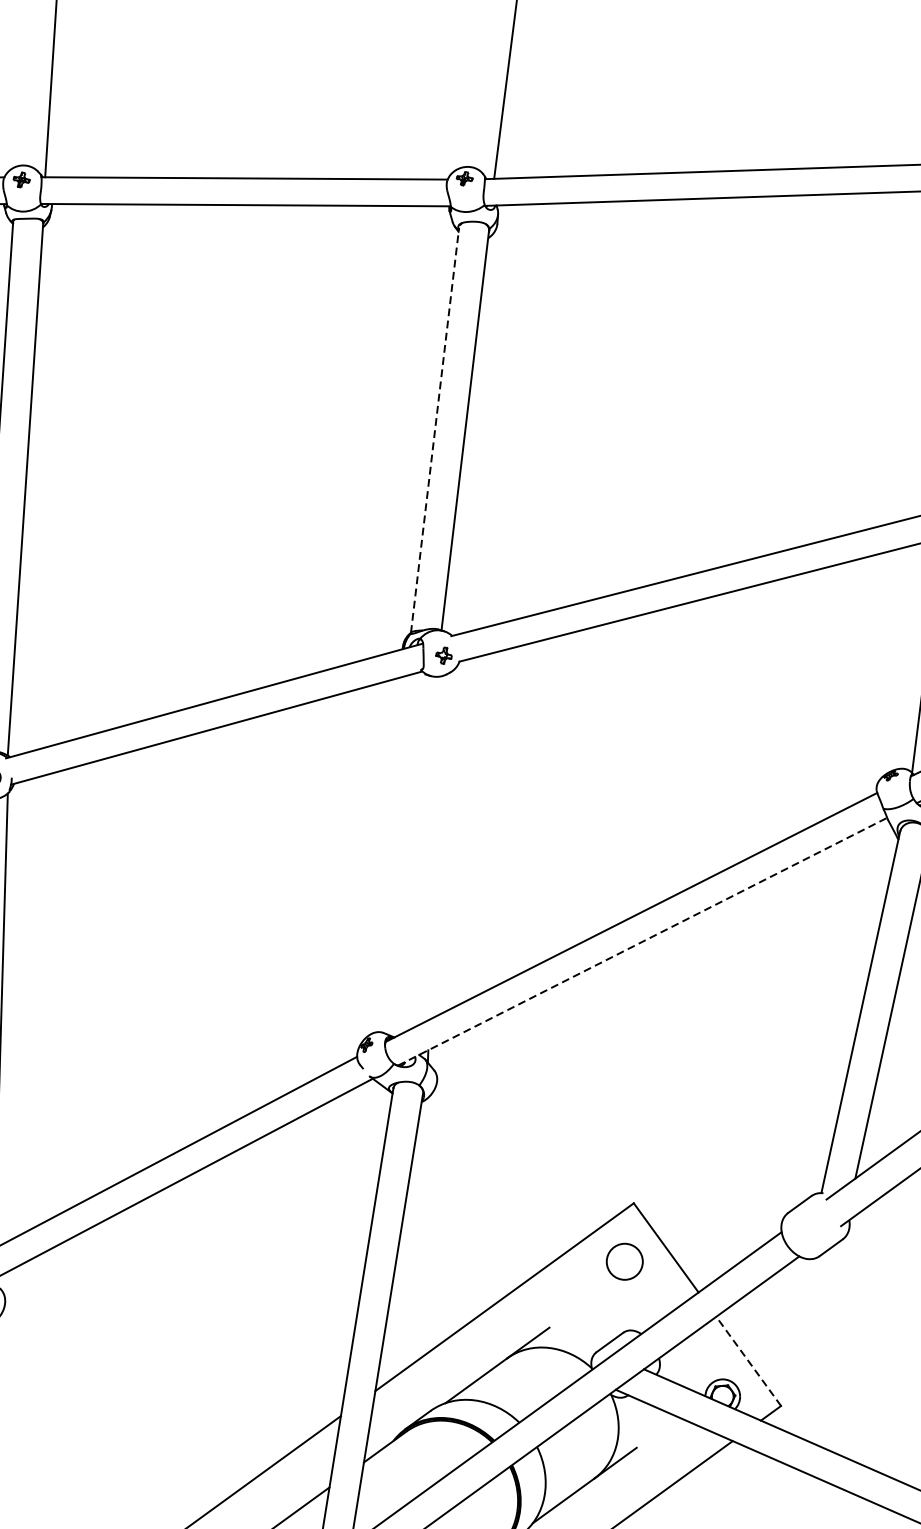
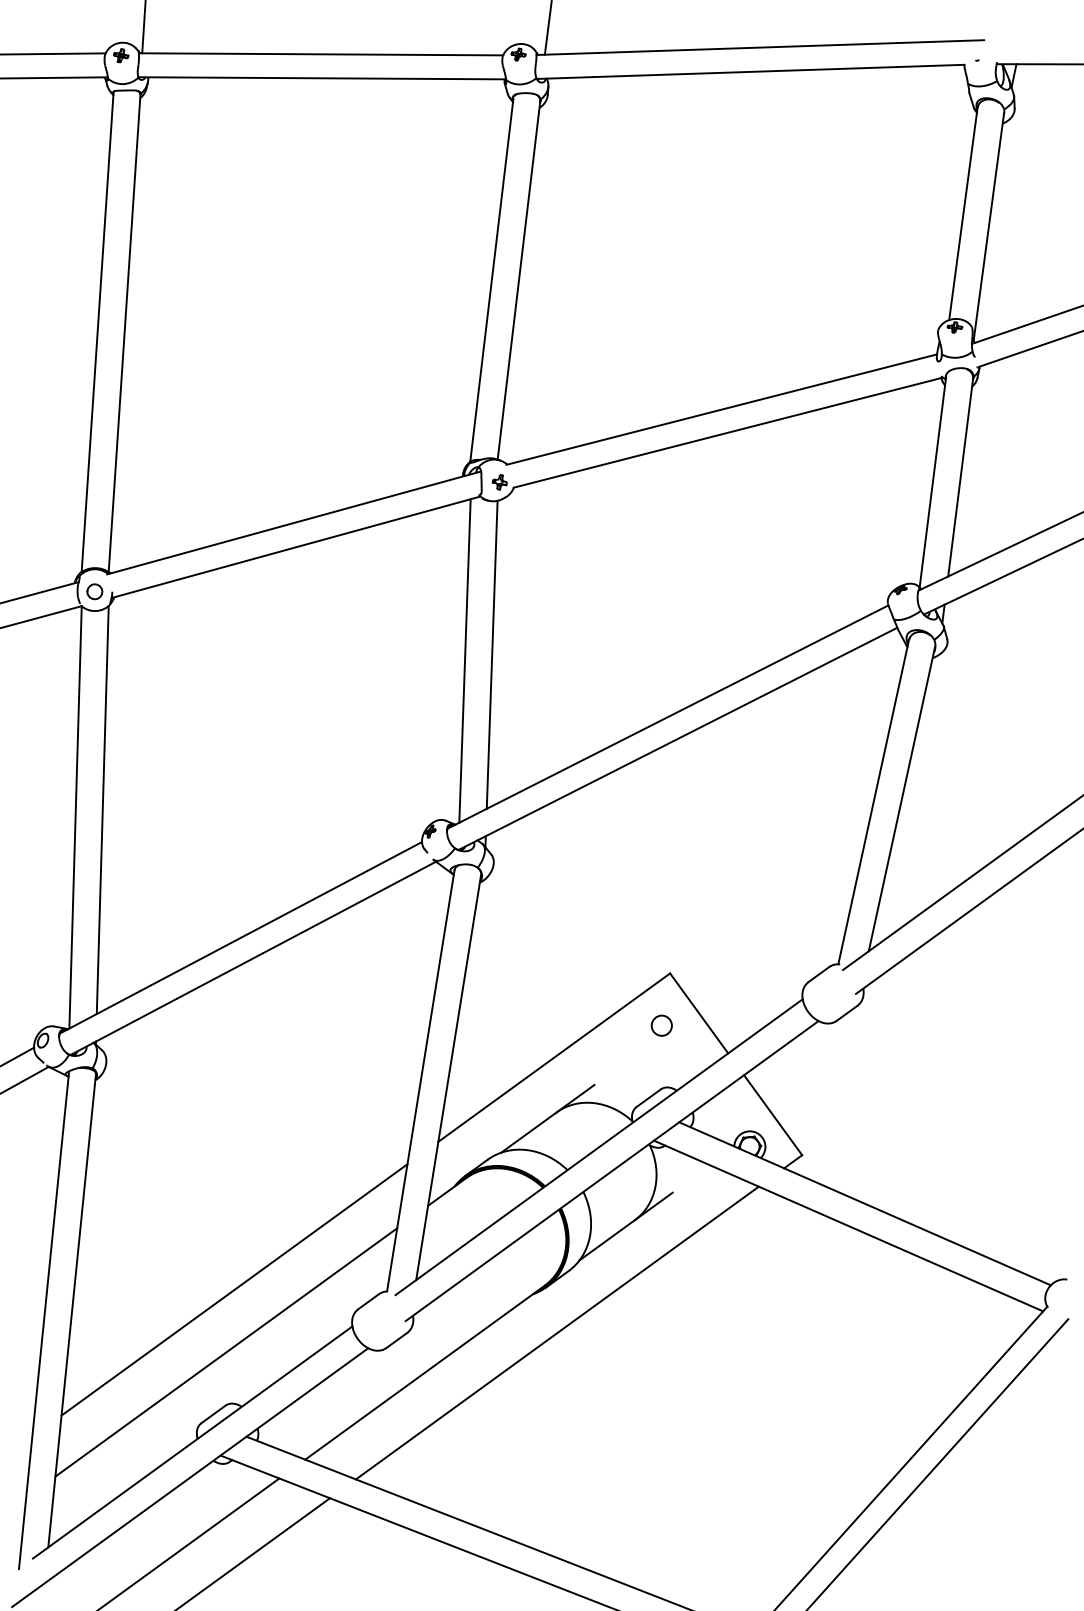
line: (434, 430) -> (491, 280), dashed -> solid
line: (434, 847) -> (491, 654), added
line: (404, 854) -> (464, 660), added
line: (642, 941) -> (677, 738), dashed -> solid
circle: (624, 1261) -> (661, 1025), size x0.62
line: (747, 1360) -> (772, 1114), dashed -> solid

